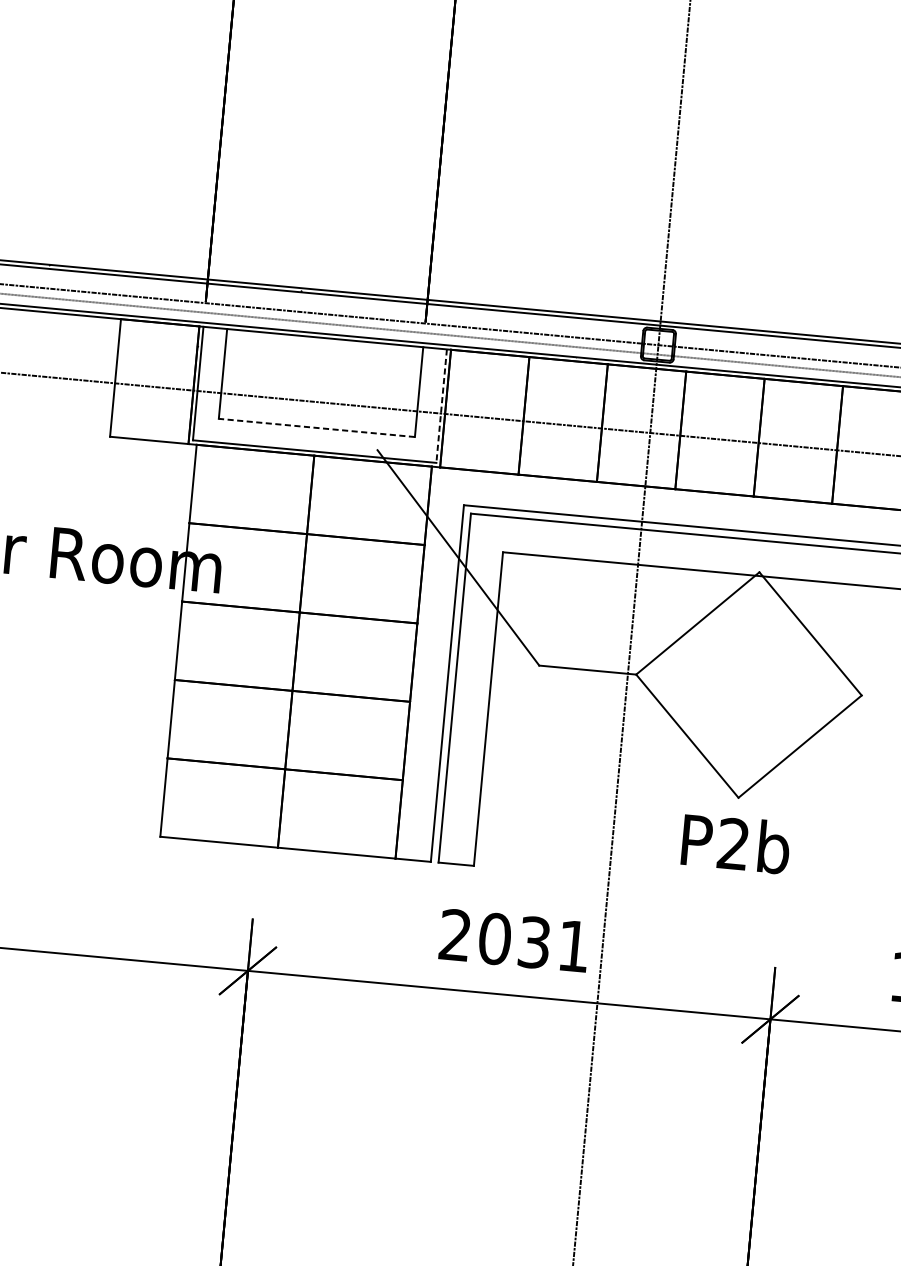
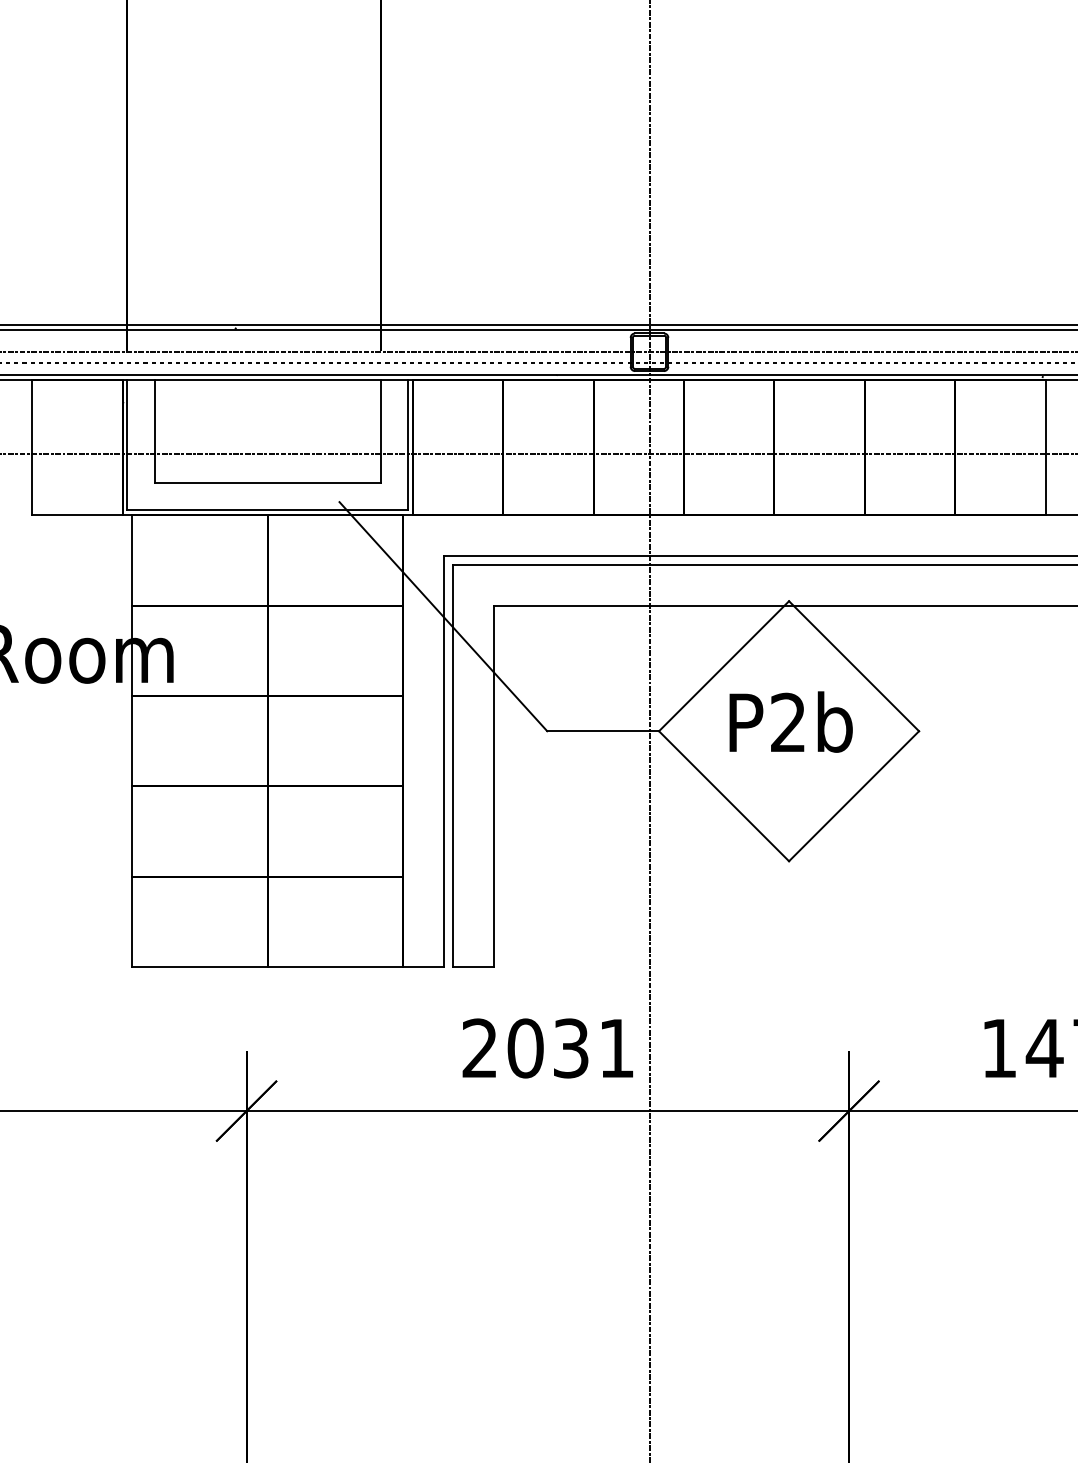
line: (441, 406) -> (408, 445), dashed -> solid
line: (316, 428) -> (267, 483), dashed -> solid
text: (735, 843) -> (790, 721), moved

